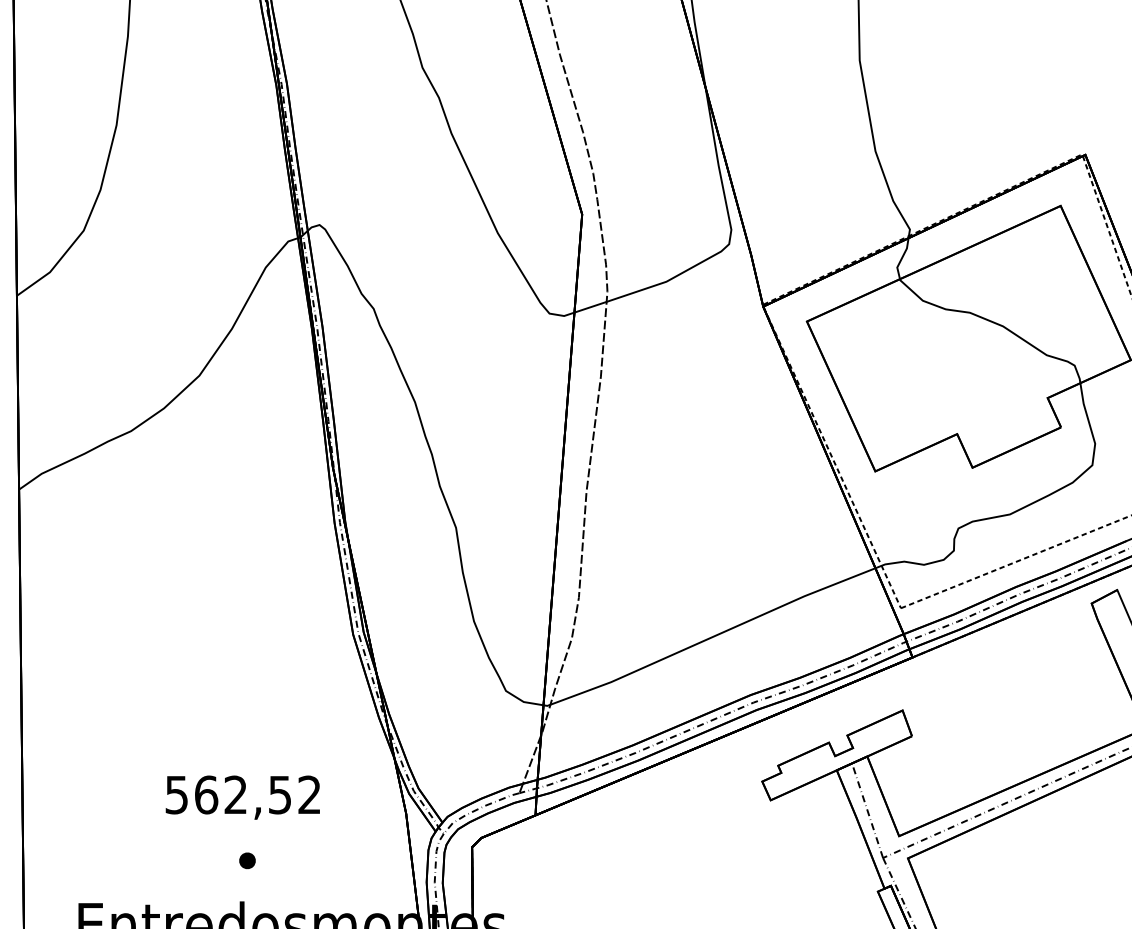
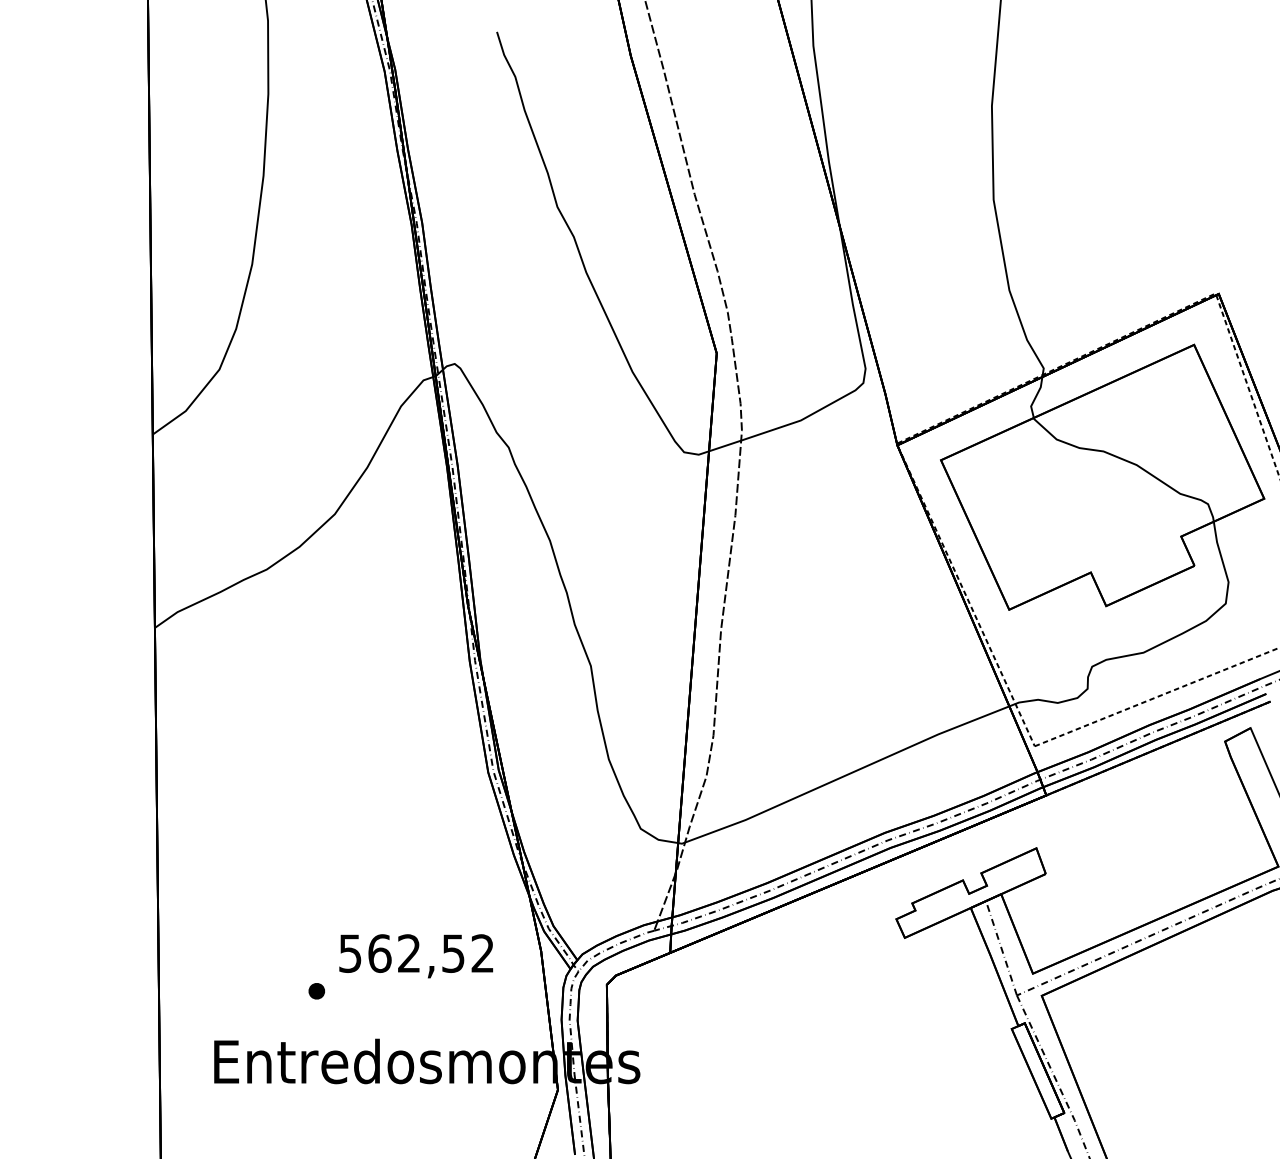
text: (243, 797) -> (416, 956), moved
part: (247, 861) -> (316, 991), moved

